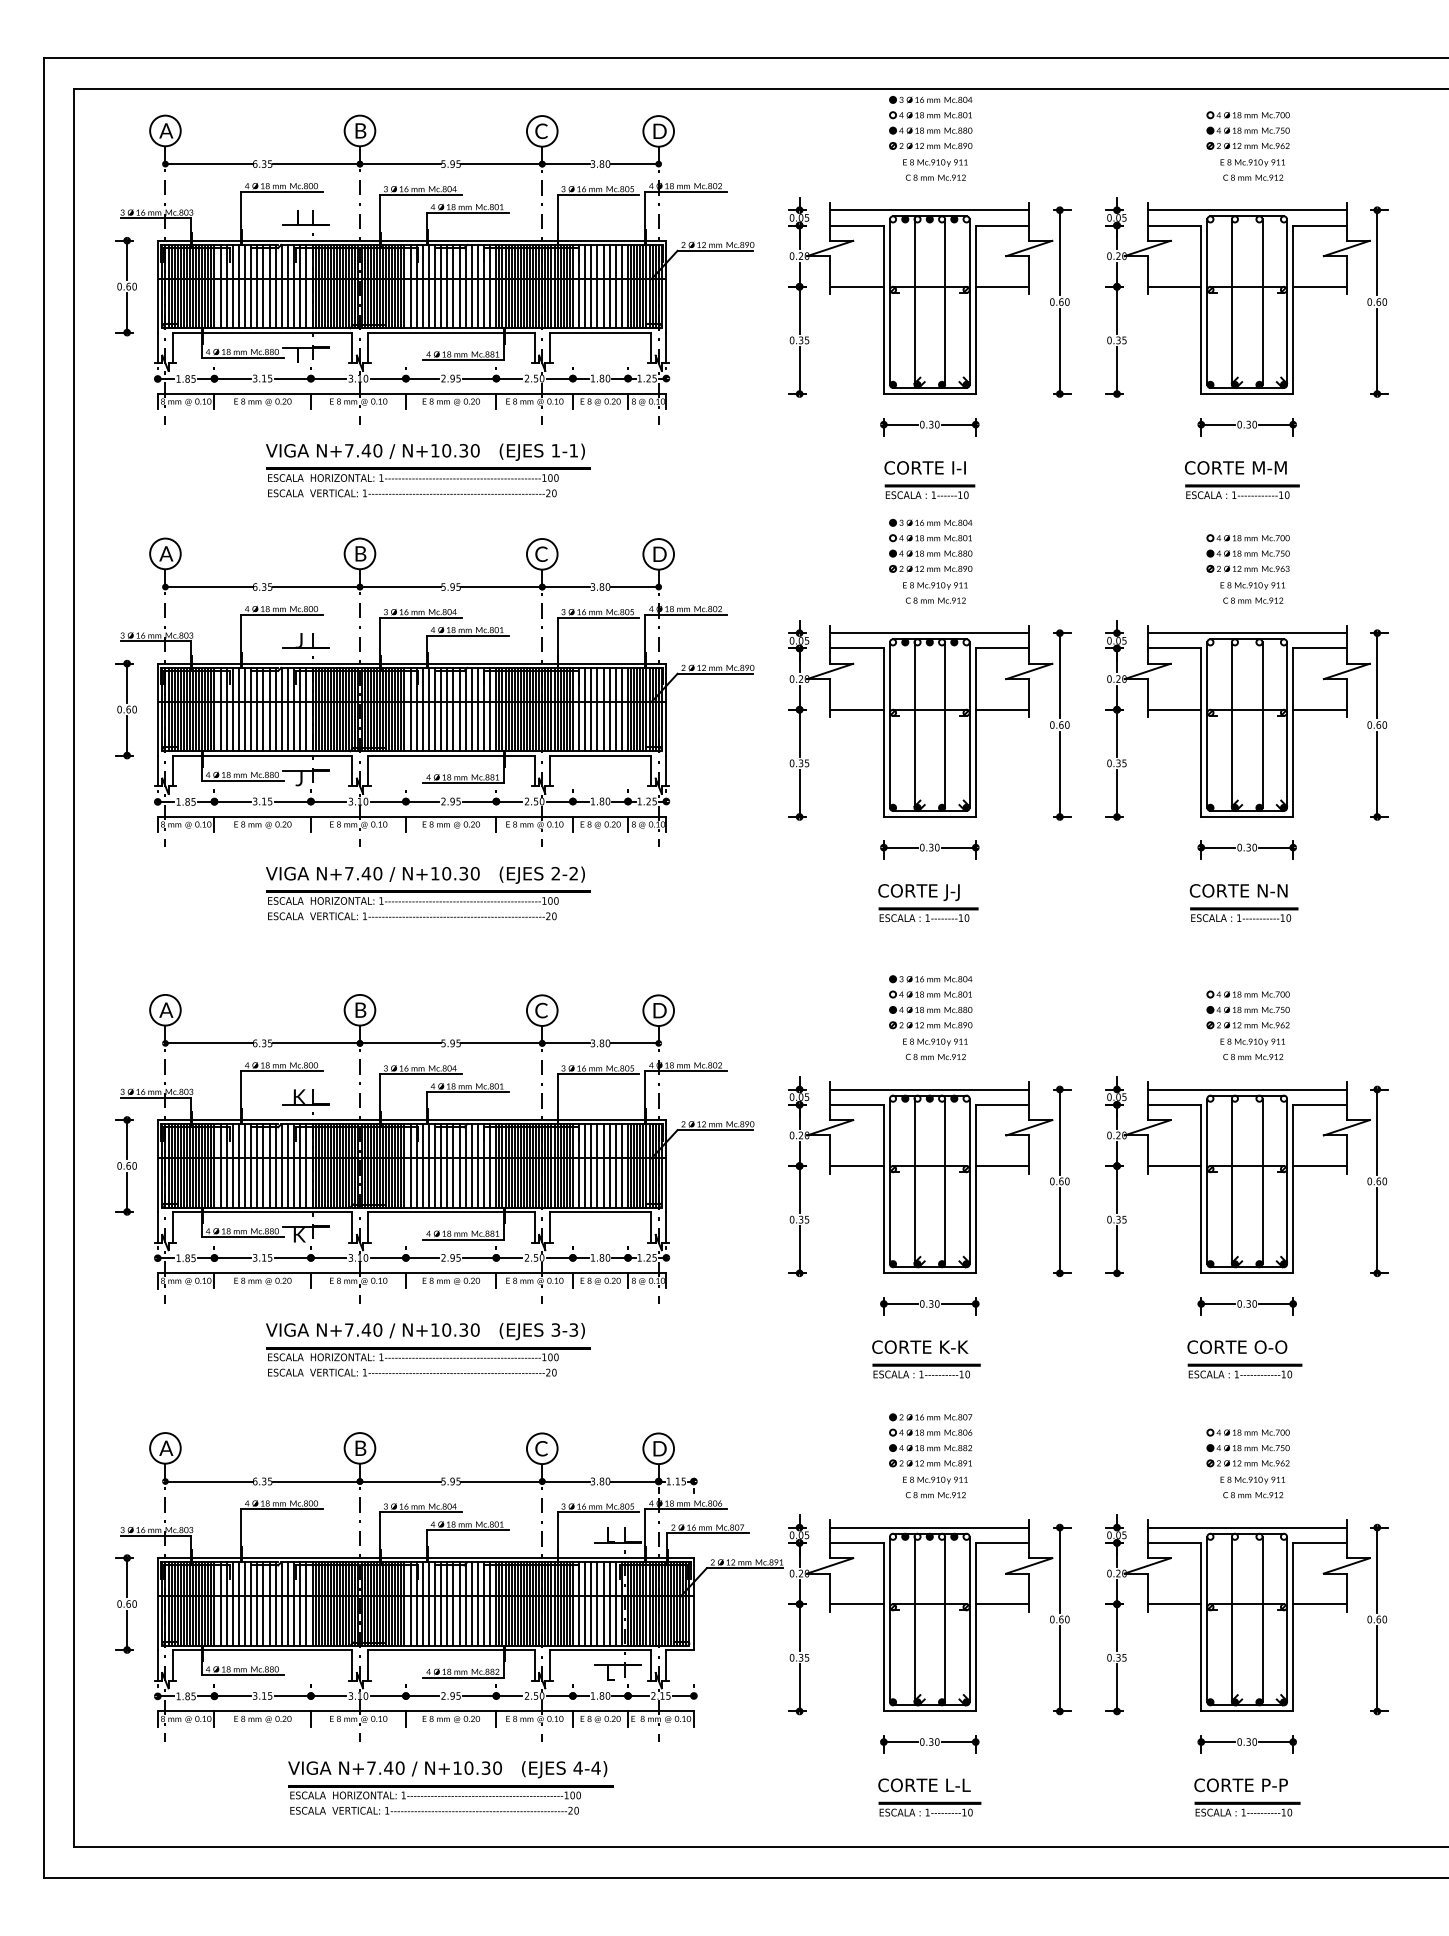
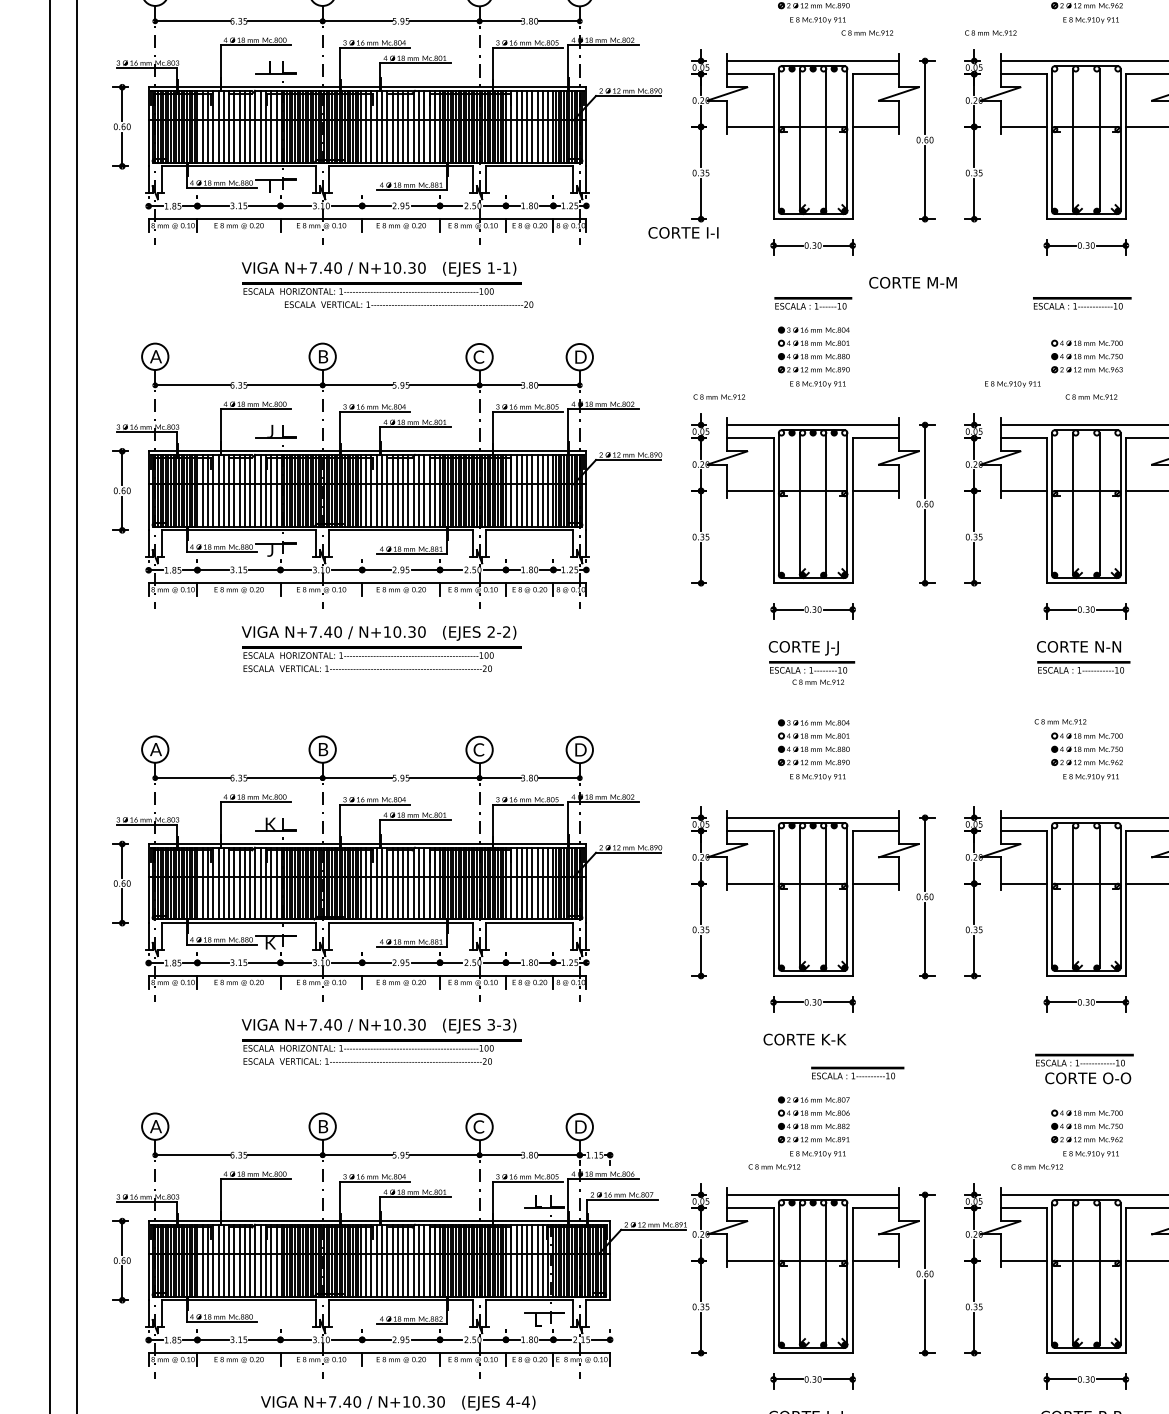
text: (935, 177) -> (867, 32), moved
text: (1253, 177) -> (991, 32), moved
text: (924, 467) -> (682, 232), moved
text: (1235, 467) -> (912, 282), moved
text: (412, 493) -> (409, 304), moved
text: (1252, 585) -> (1012, 384), moved
text: (935, 600) -> (719, 396), moved
text: (935, 1056) -> (818, 681), moved
text: (1253, 1056) -> (1060, 721), moved
text: (1237, 1346) -> (1088, 1077), moved
text: (926, 1370) -> (857, 1072), moved
text: (935, 1495) -> (774, 1167), moved
text: (1253, 1495) -> (1037, 1167), moved

